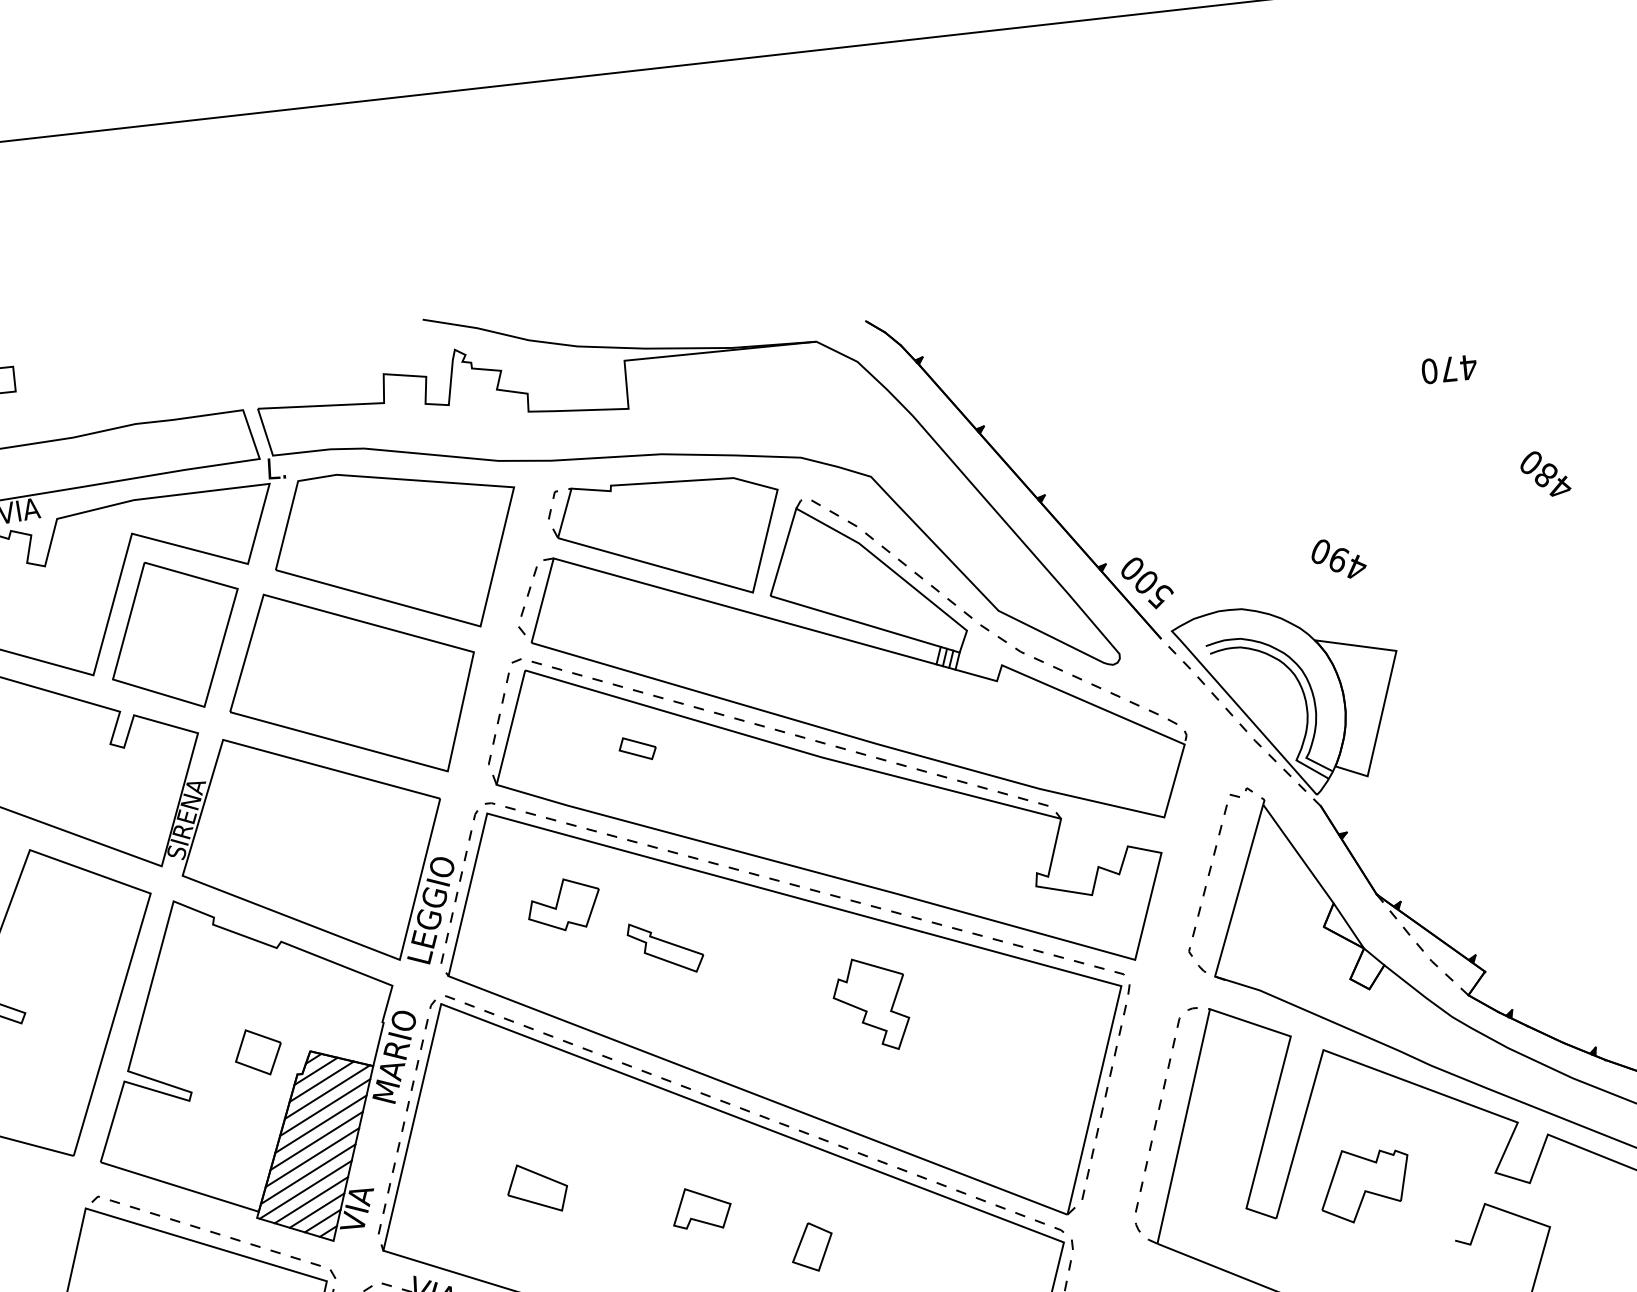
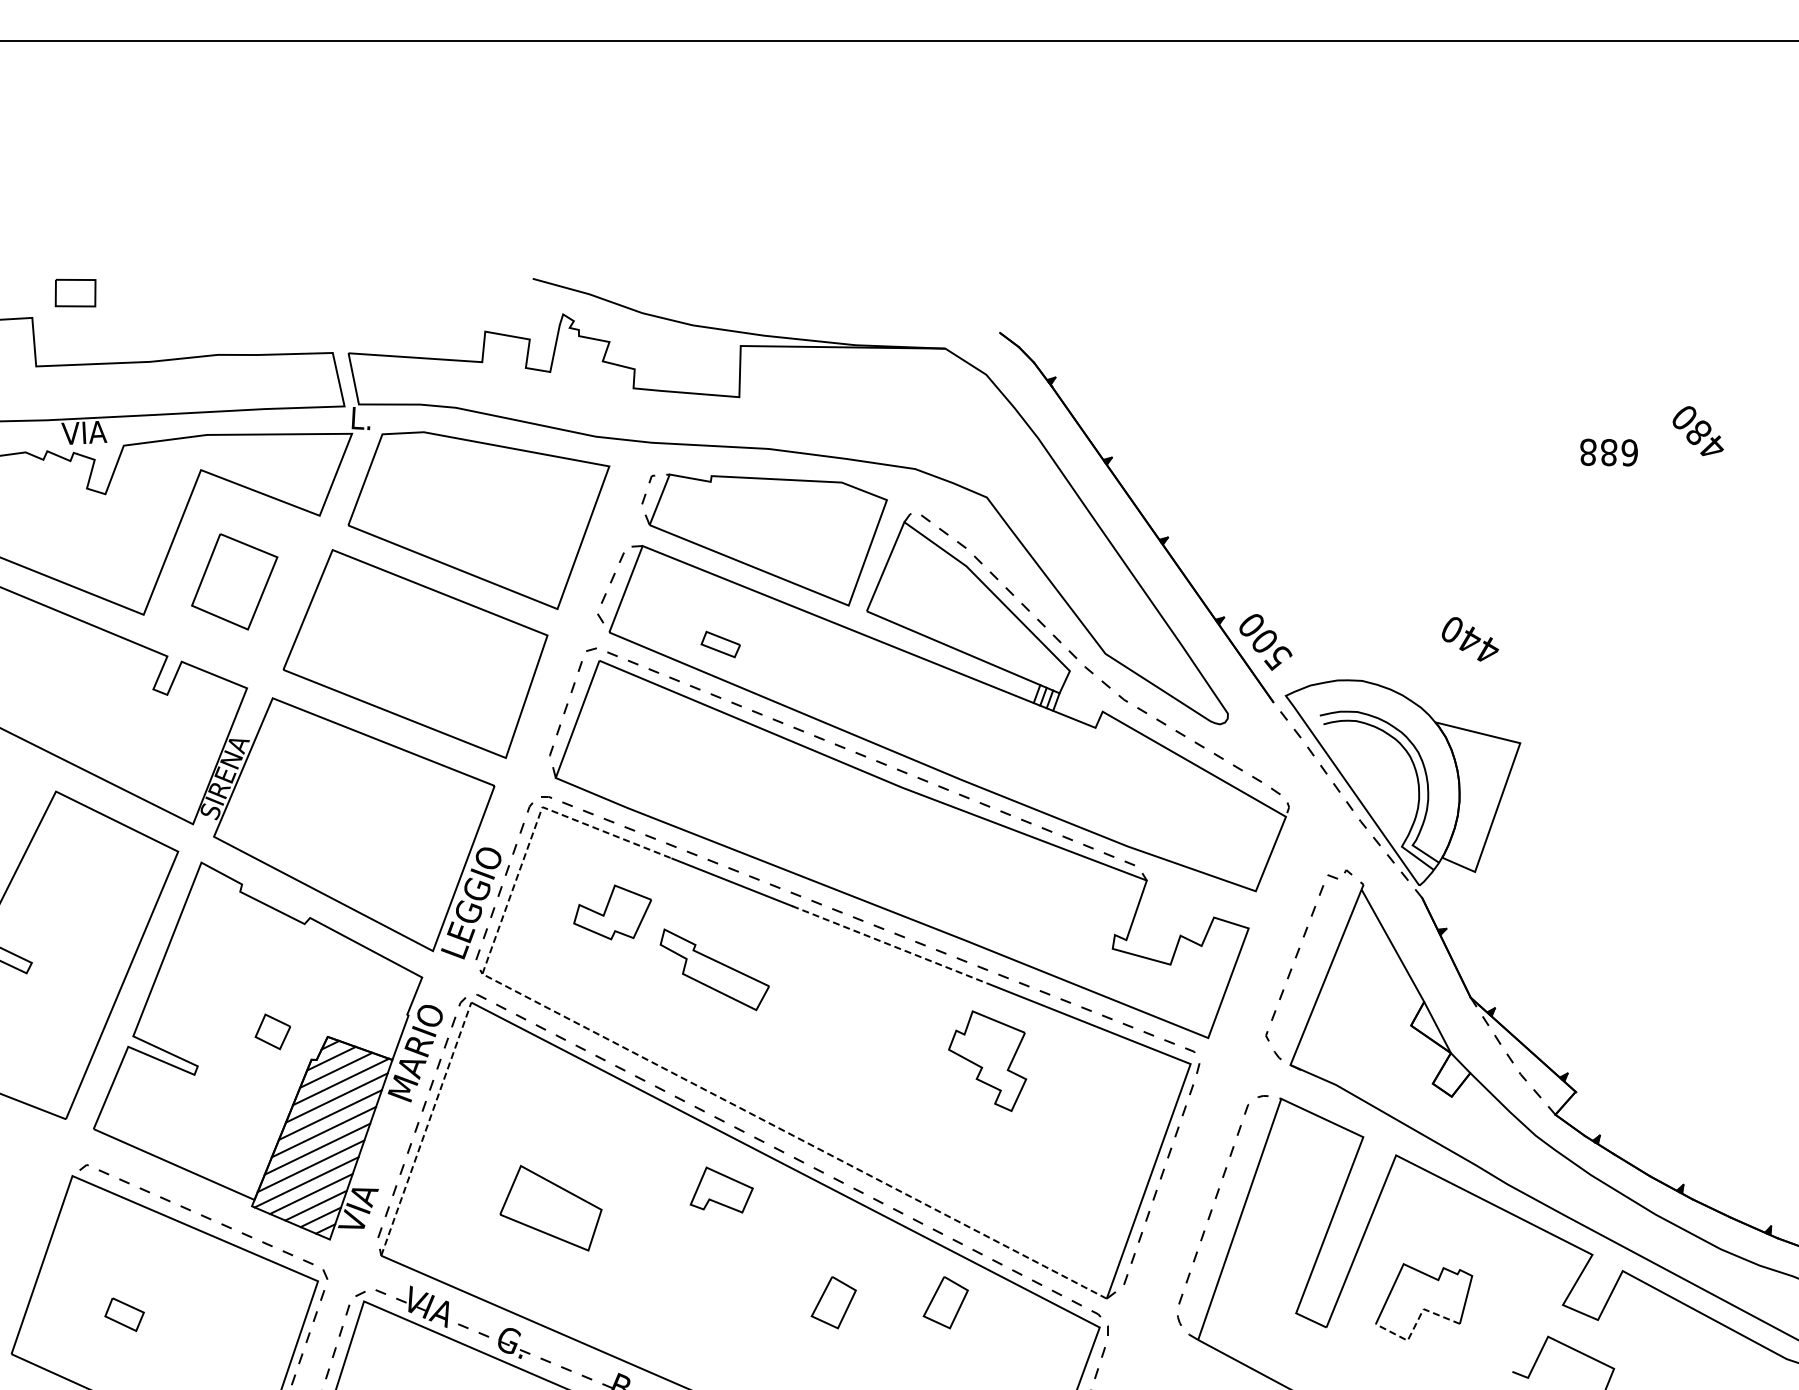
text: (1449, 369) -> (1609, 452), 470 -> 688
text: (1544, 473) -> (1697, 430), moved
text: (1338, 559) -> (1470, 639), 490 -> 440
part: (175, 634) -> (234, 581), size x0.6
part: (637, 748) -> (720, 644), moved
line: (826, 905) -> (889, 944), solid -> dashed
part: (665, 947) -> (714, 969), size x1.4
part: (870, 1004) -> (987, 1060), moved
line: (617, 1041) -> (652, 1062), solid -> dashed
part: (257, 1052) -> (272, 1031), size x0.7
line: (412, 1126) -> (426, 1128), solid -> dashed
part: (536, 1187) -> (550, 1207), size x1.6
line: (1360, 1205) -> (1416, 1323), solid -> dashed
part: (701, 1208) -> (721, 1189), moved
part: (916, 1235) -> (945, 1302), added

